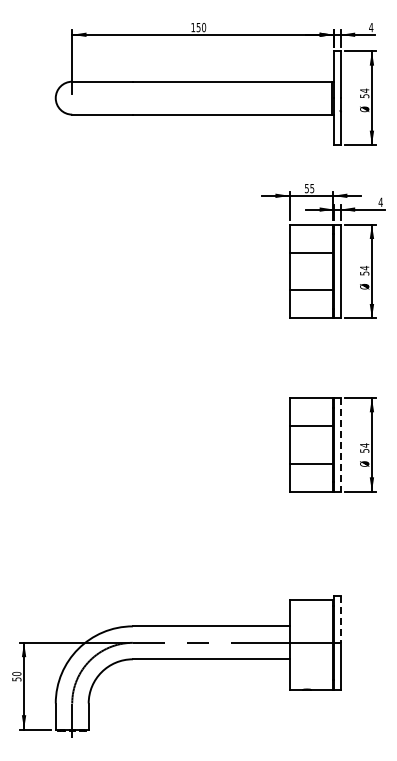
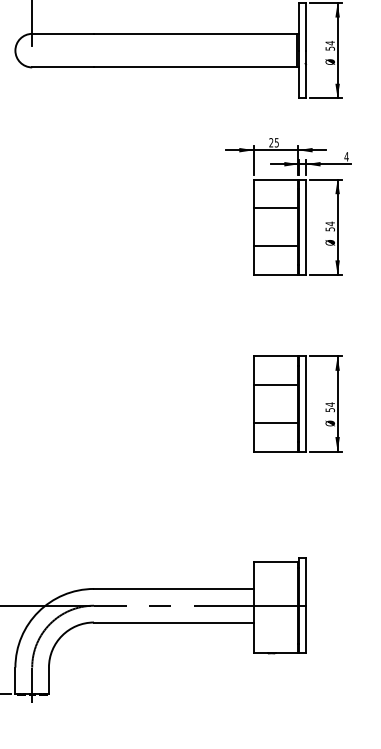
text: (306, 188) -> (270, 142), 55 -> 25
line: (340, 444) -> (305, 403), dashed -> solid
line: (340, 619) -> (305, 581), dashed -> solid

